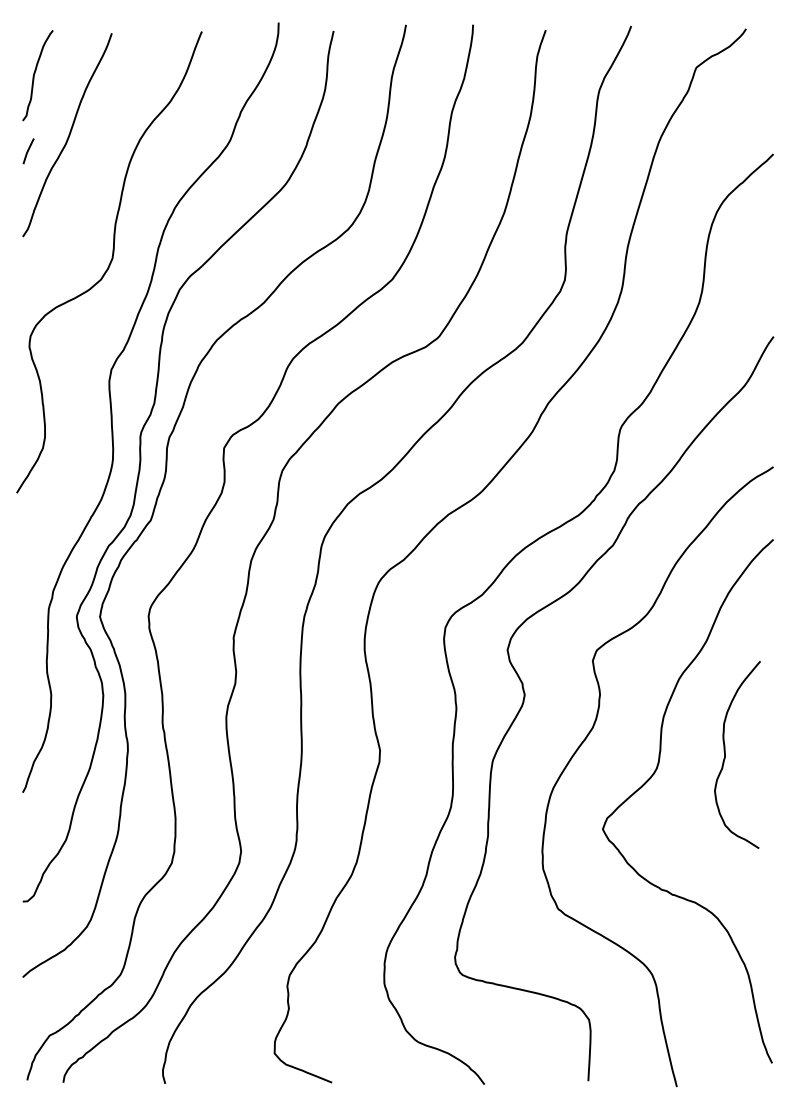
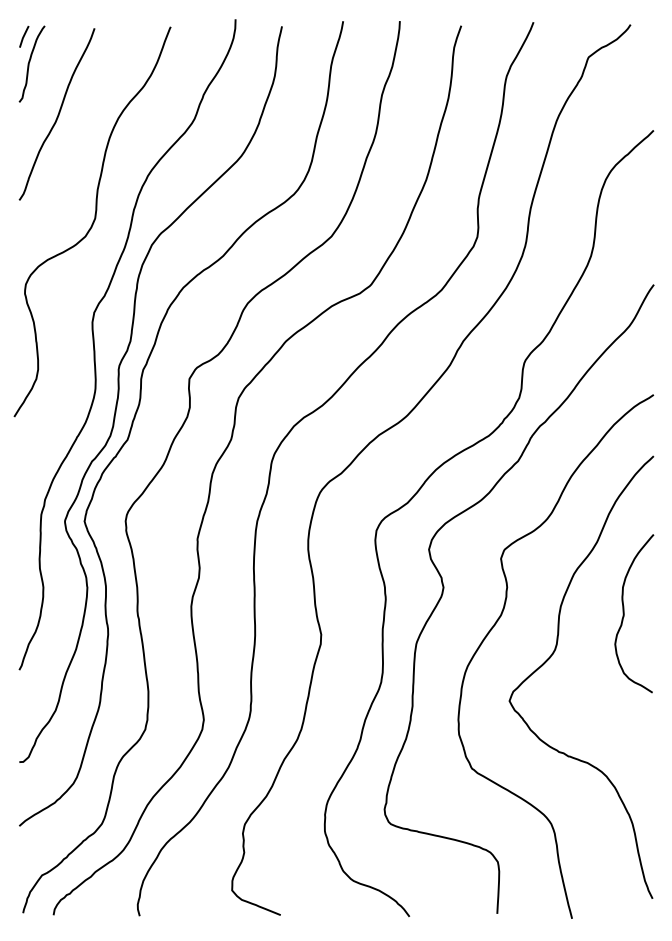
line: (28, 151) -> (24, 36), moved
curve: (725, 754) -> (624, 613), moved

